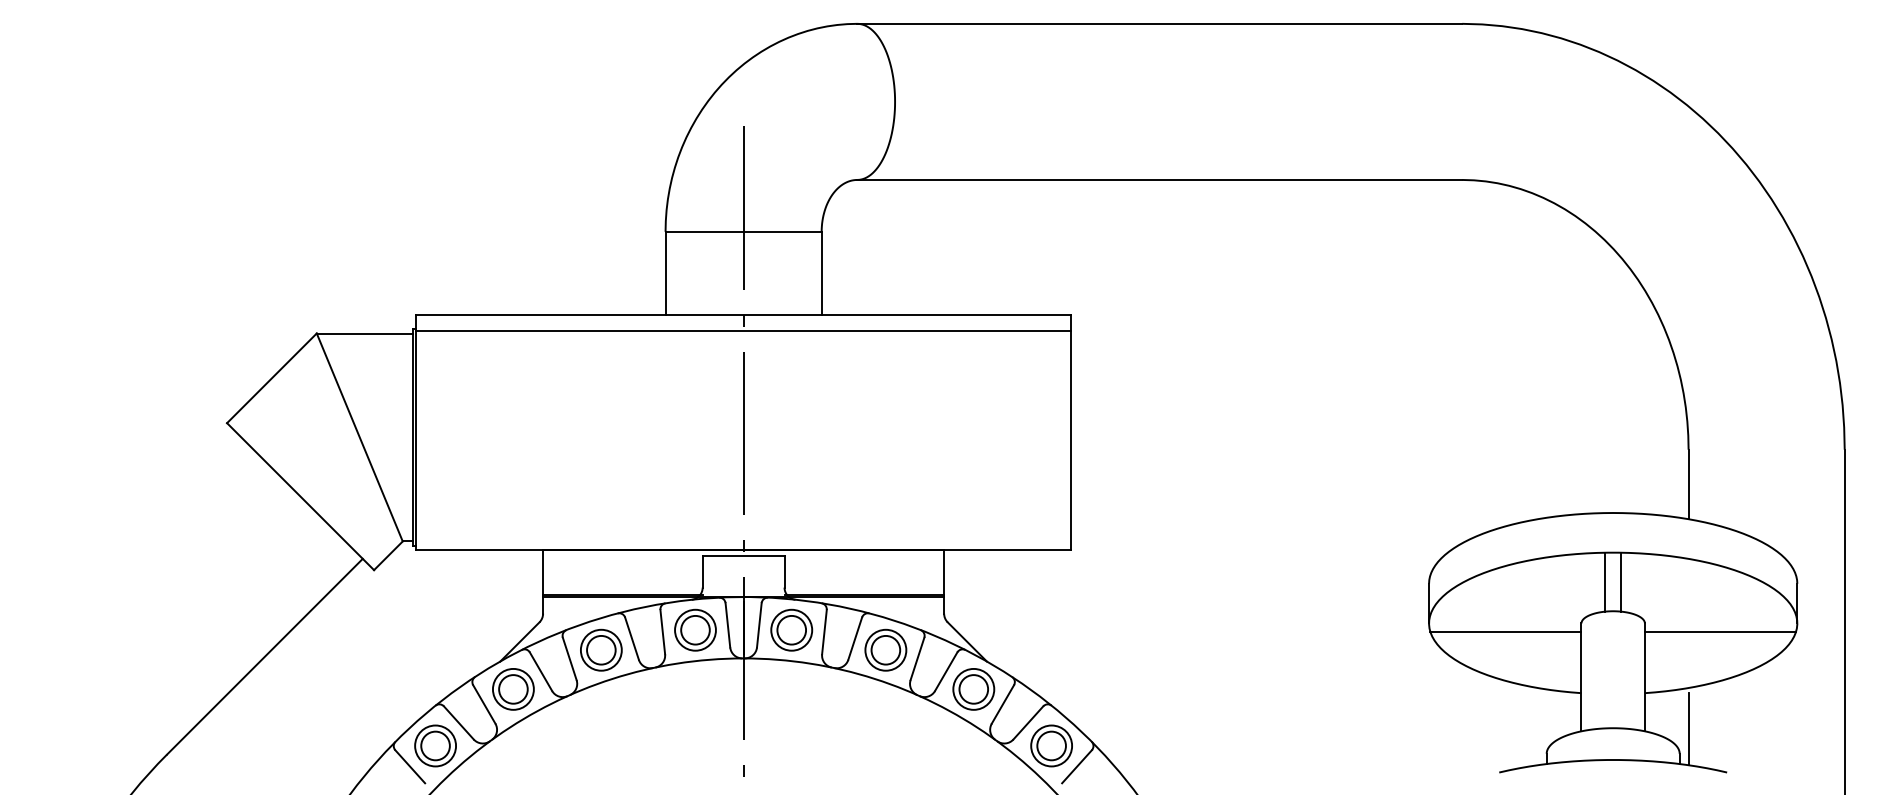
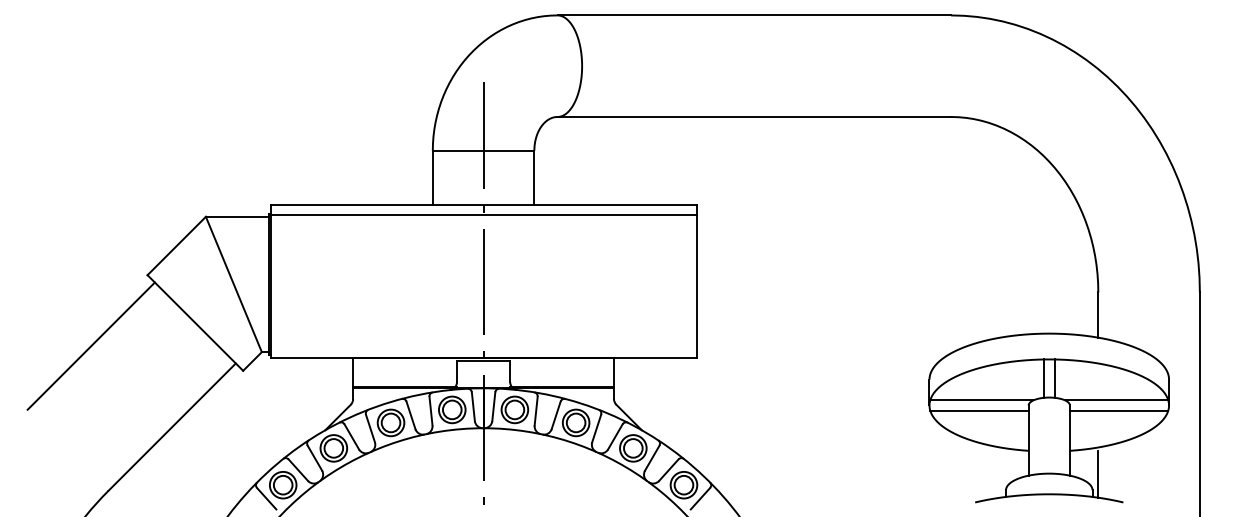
line: (139, 531) -> (90, 345), added
line: (1509, 615) -> (981, 400), added
line: (1716, 615) -> (1116, 400), added

